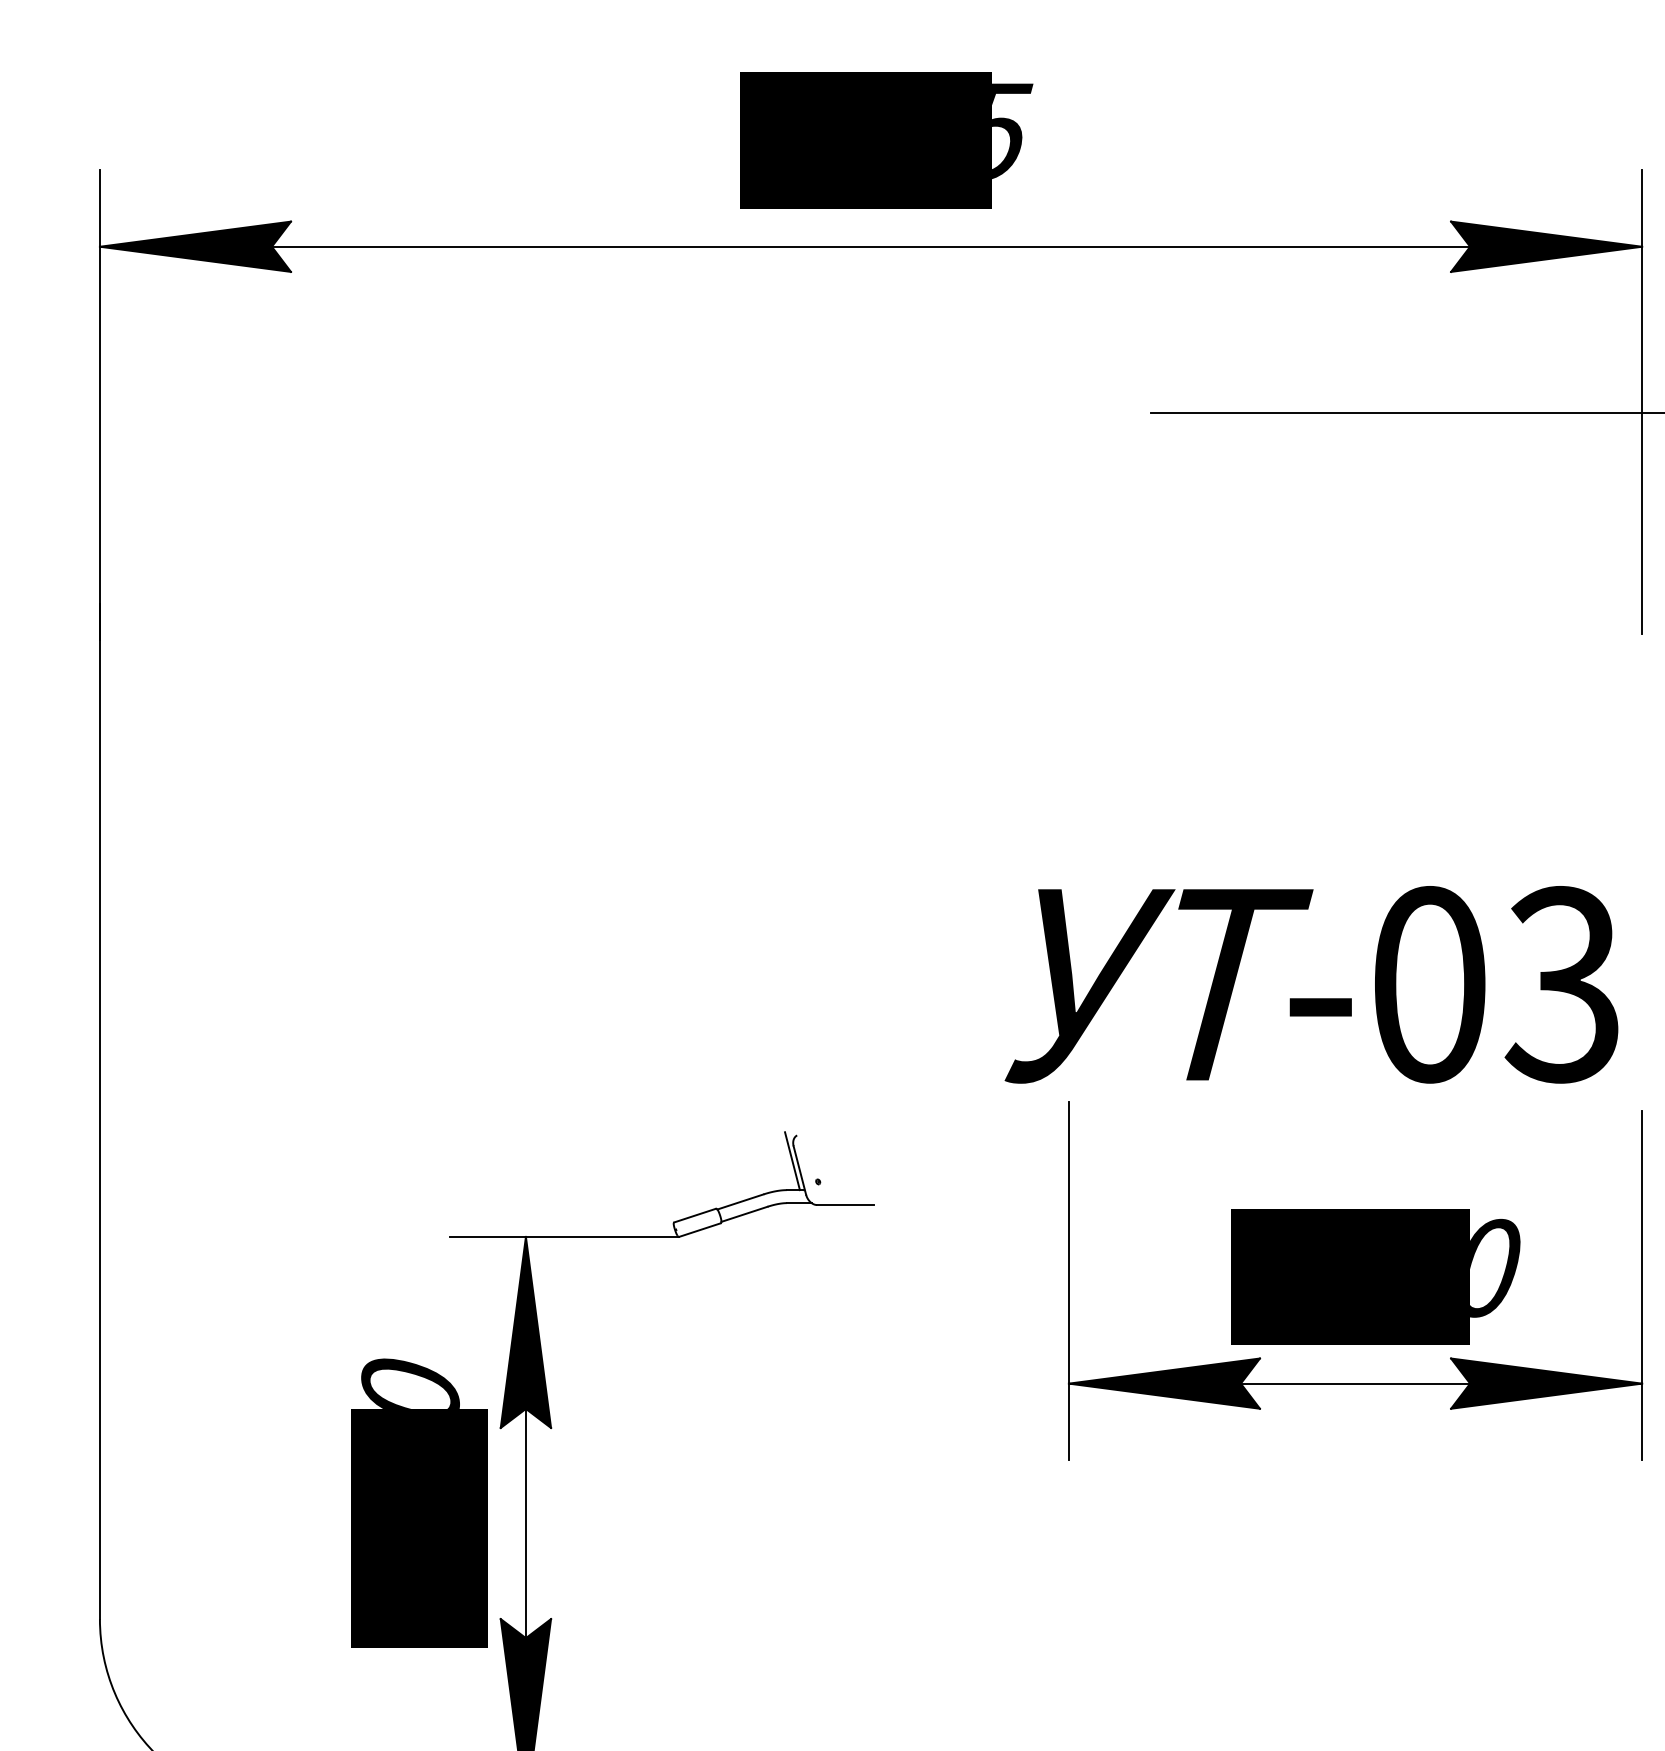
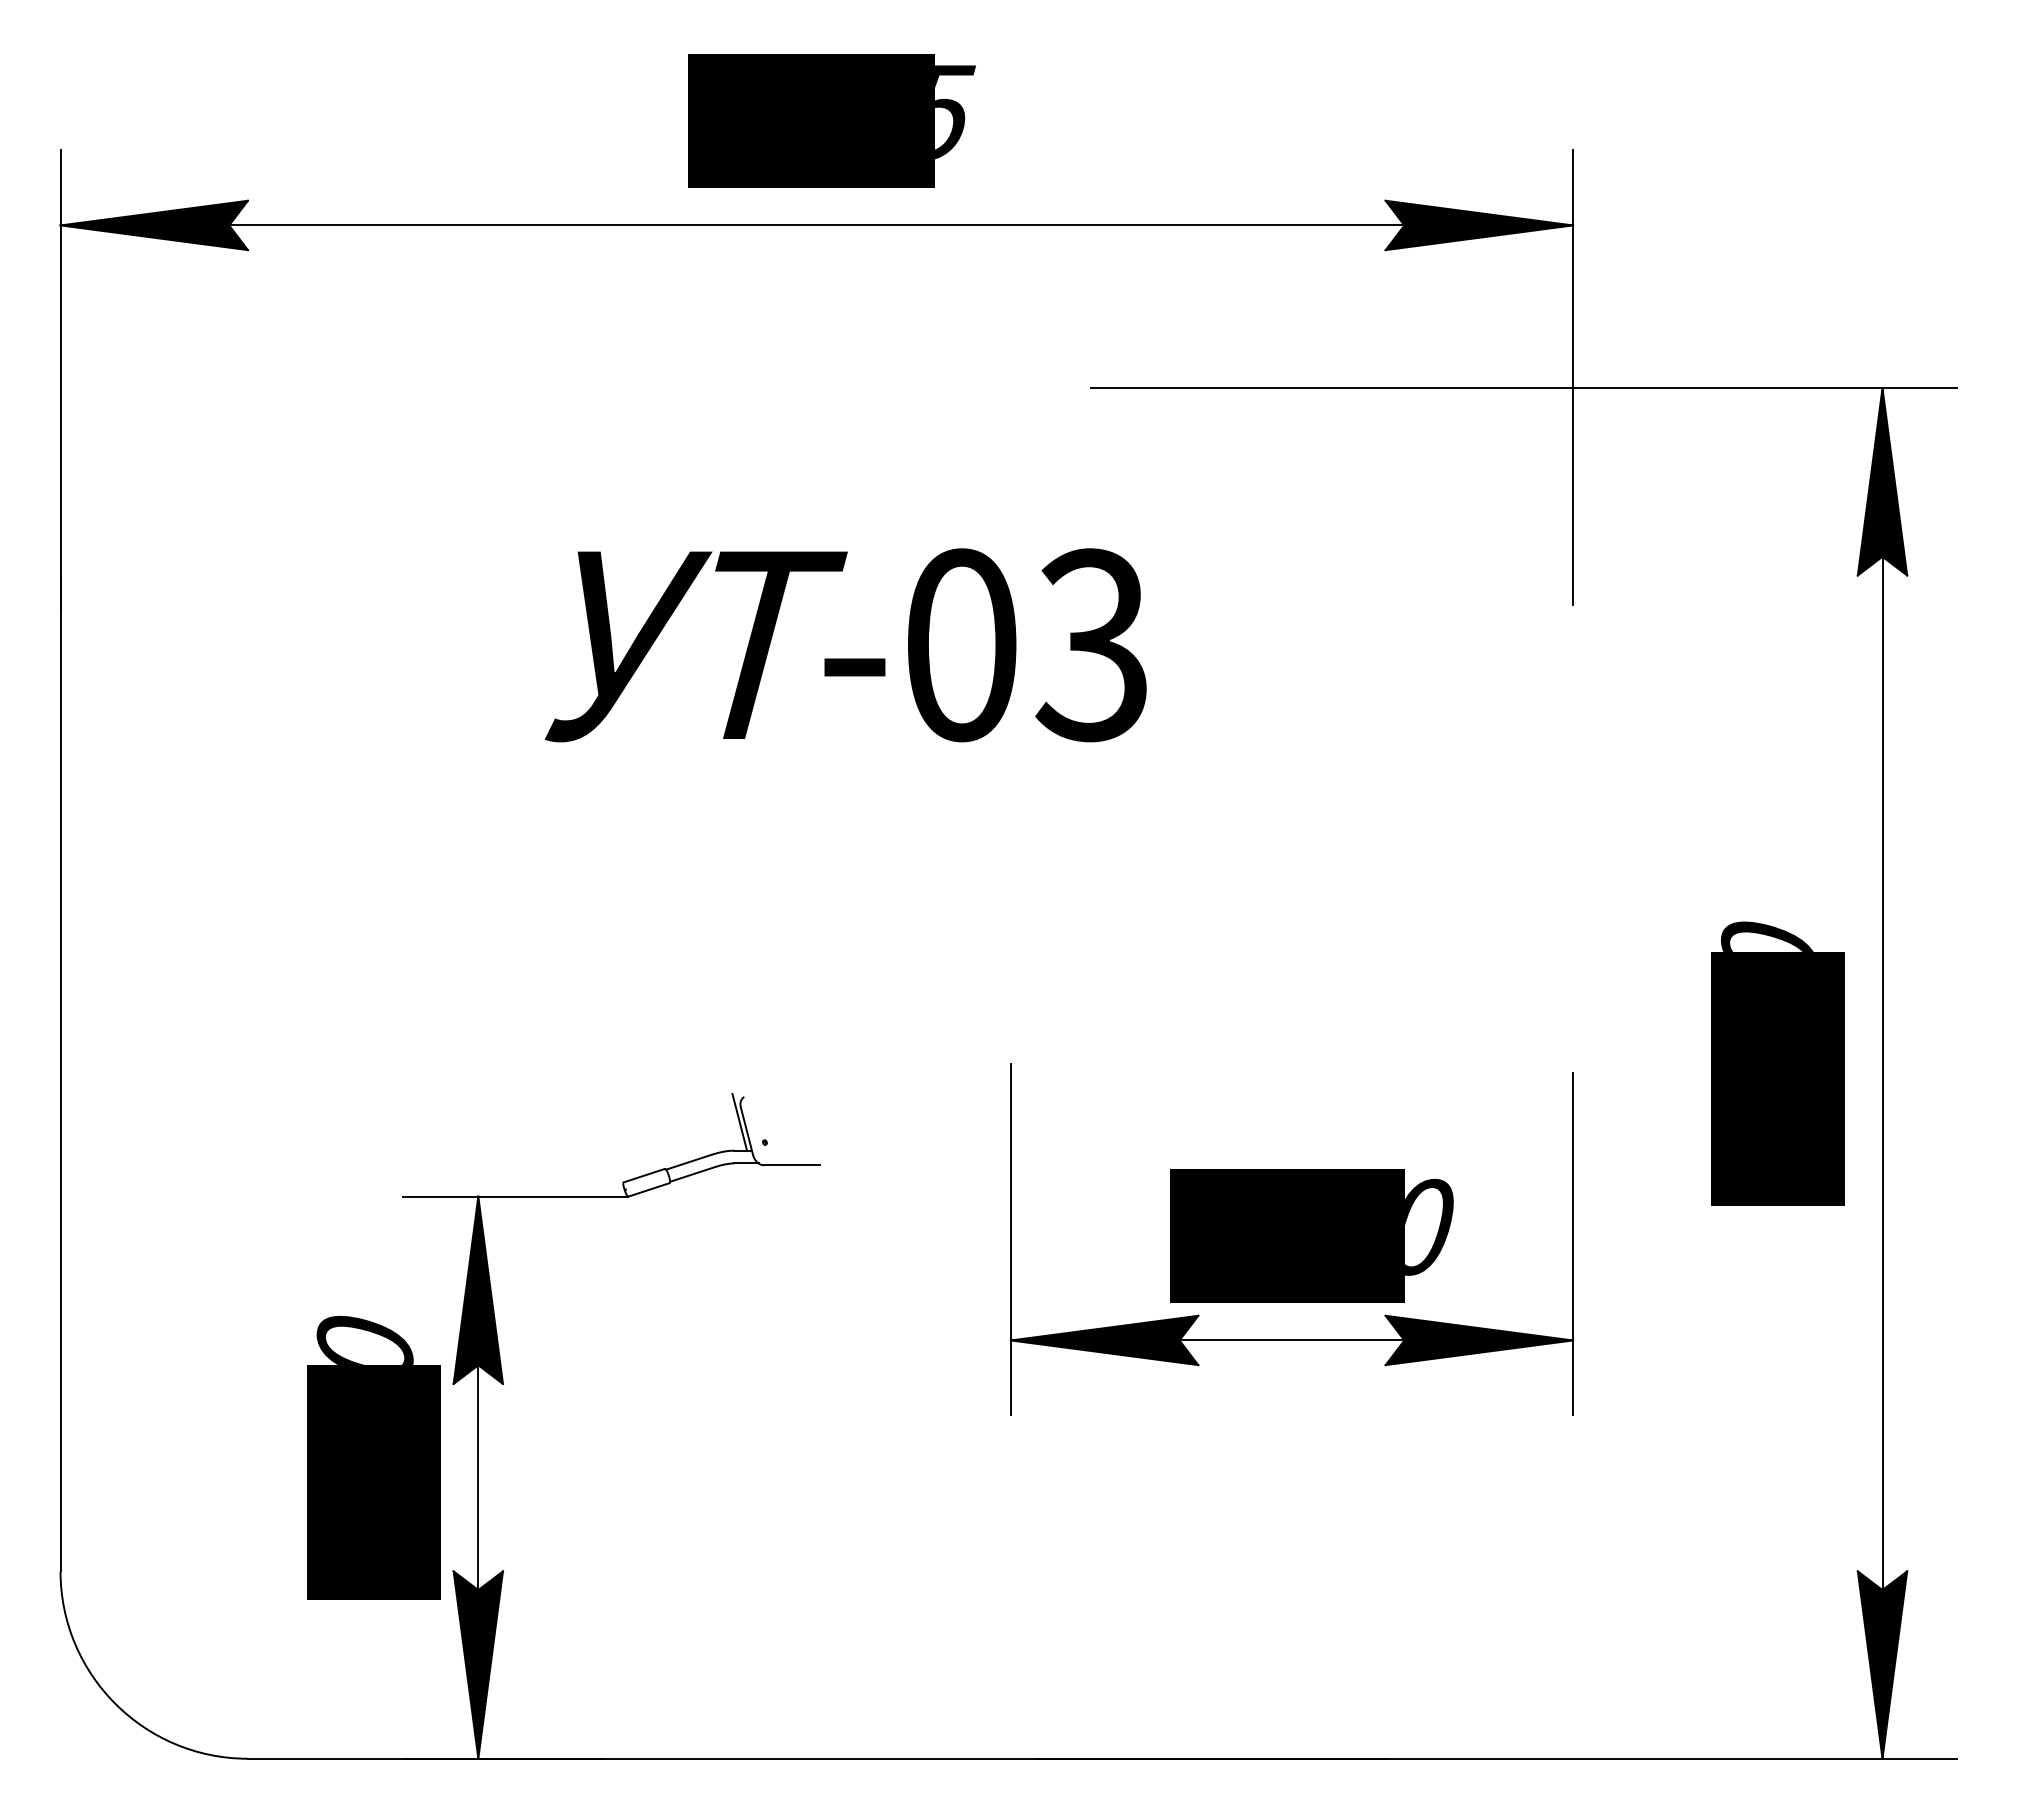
text: (1311, 985) -> (845, 645), moved

